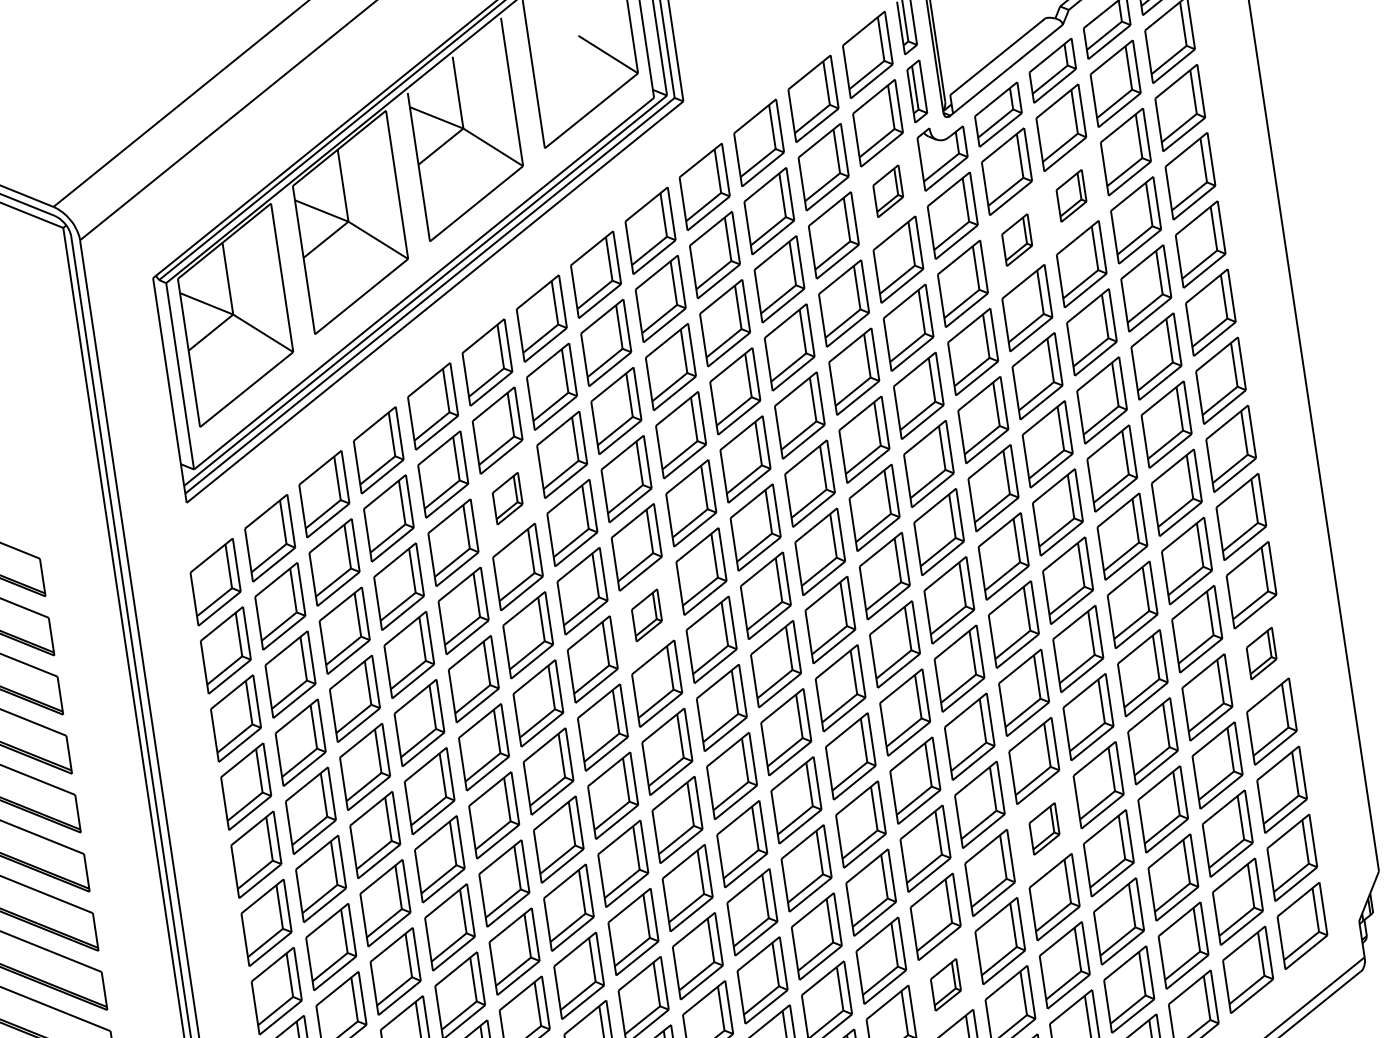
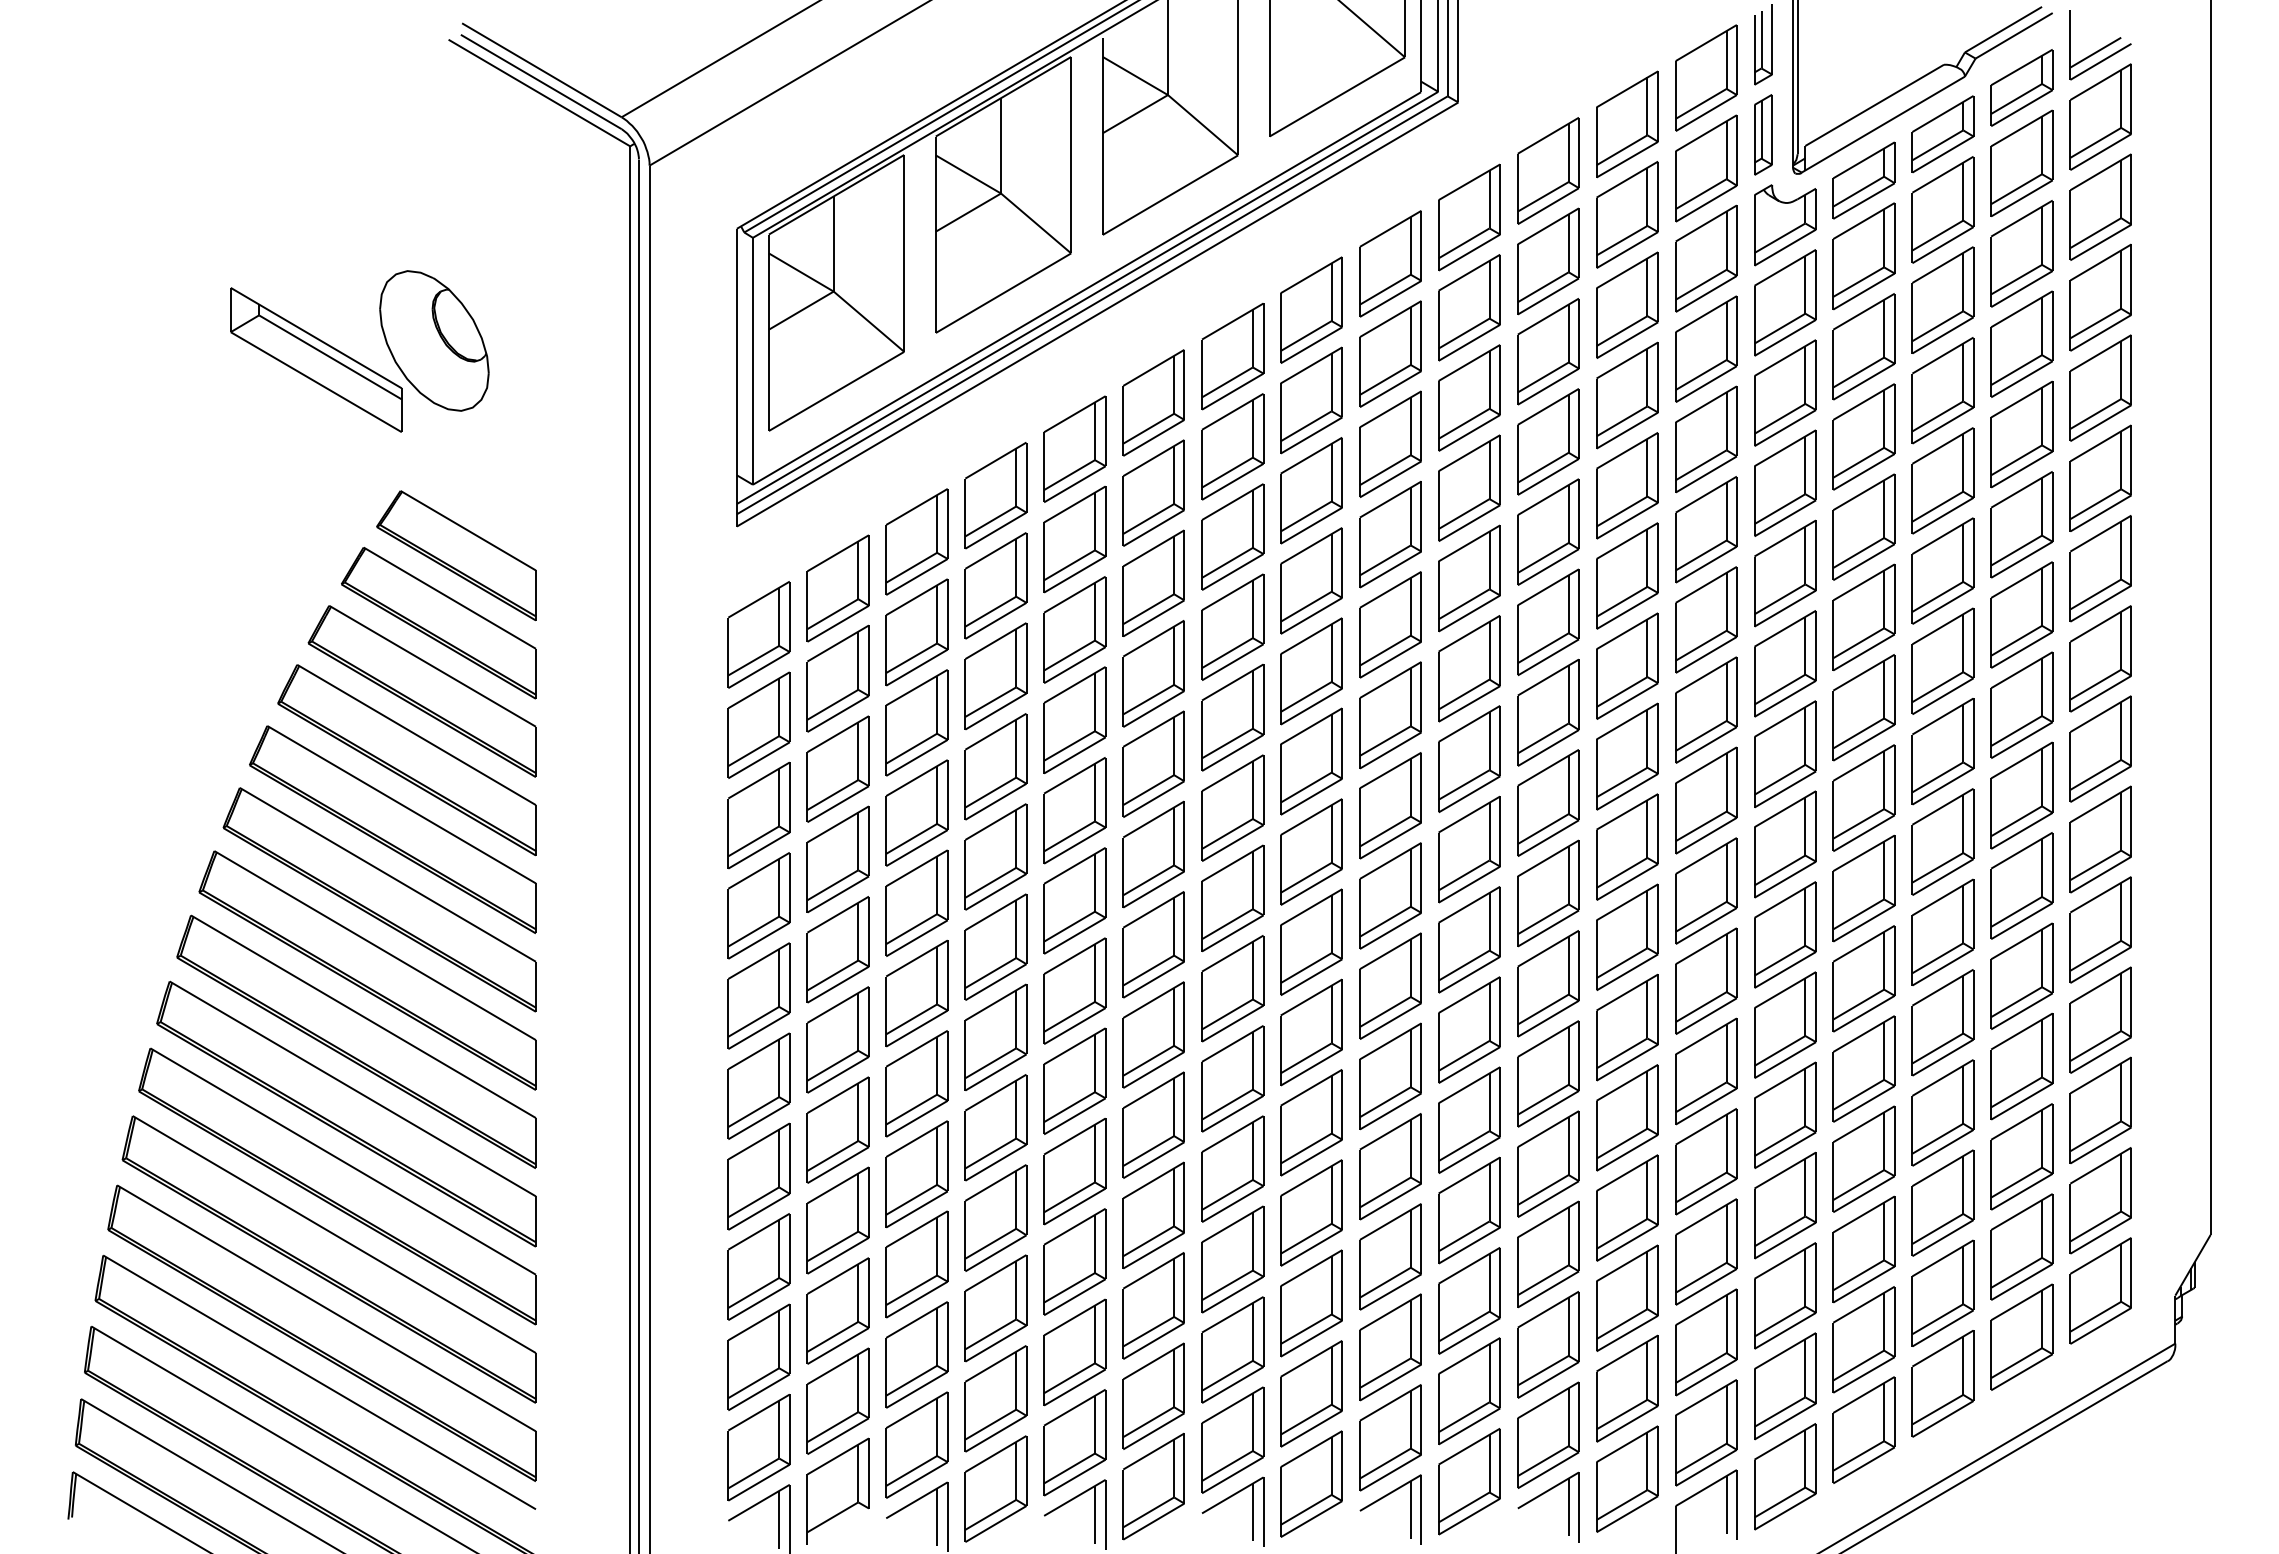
part: (888, 191) -> (1706, 258), size x1.67
part: (1071, 195) -> (1942, 299), size x1.67
part: (1016, 239) -> (1863, 346), size x1.67
part: (507, 498) -> (1153, 582), size x1.67
part: (646, 615) -> (1311, 761), size x1.67
part: (1261, 653) -> (2100, 929), size x1.67
part: (1044, 828) -> (1785, 1114), size x1.67
part: (945, 984) -> (1627, 1297), size x1.67

